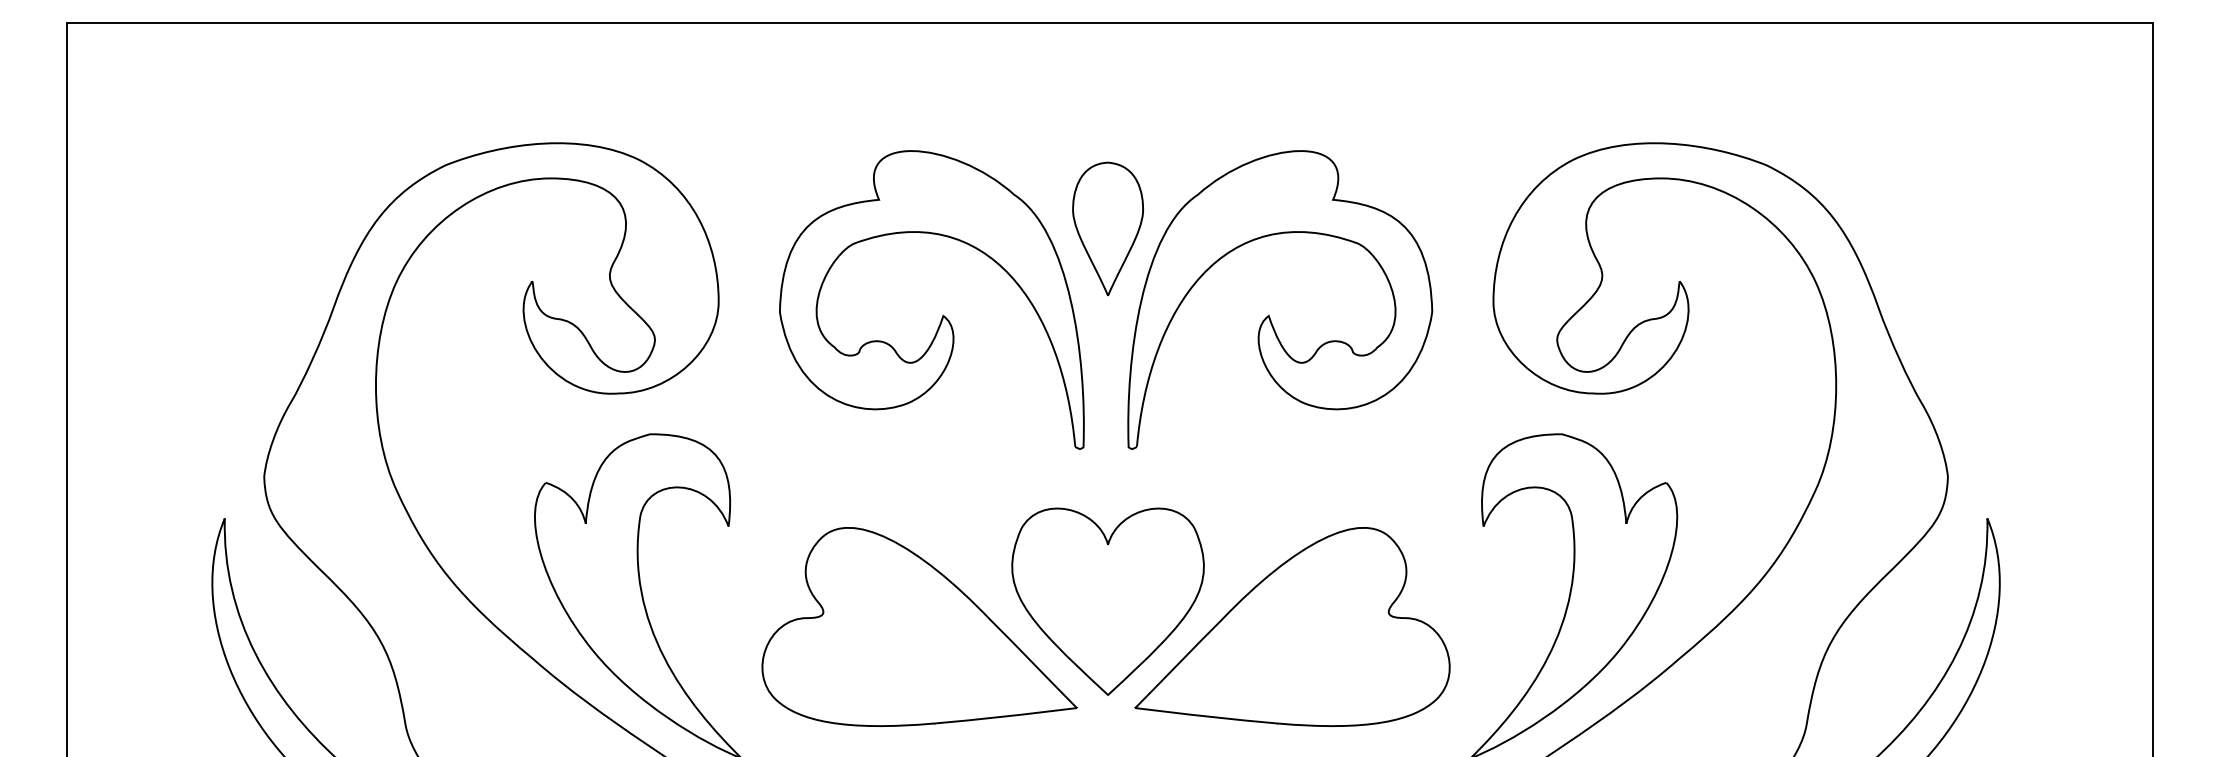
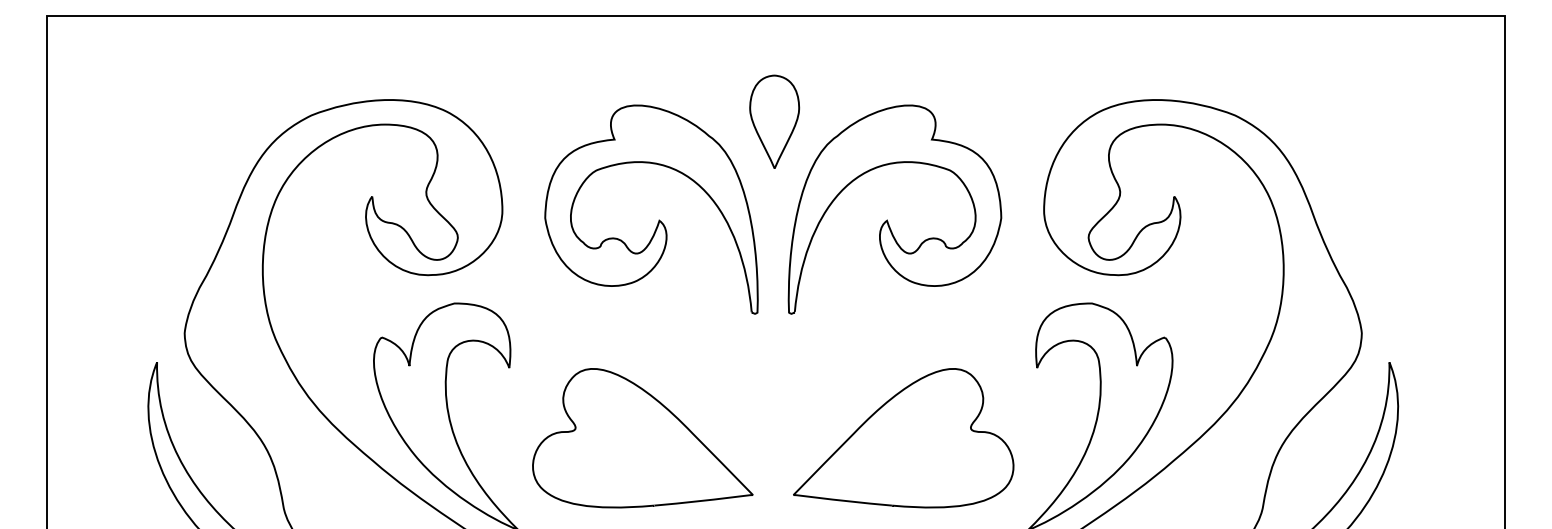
part: (1107, 228) -> (774, 121), moved
part: (1107, 601) -> (774, 420), removed

